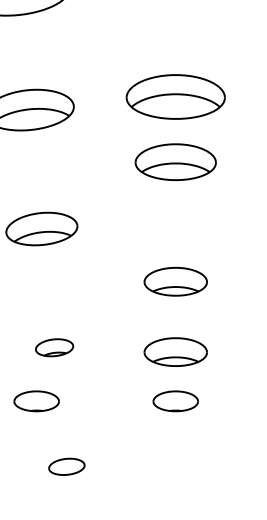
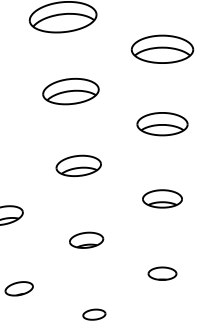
part: (175, 95) -> (162, 48), moved
part: (54, 346) -> (86, 239), size x1.43
part: (175, 351) -> (162, 242), removed
part: (36, 400) -> (75, 273), removed

